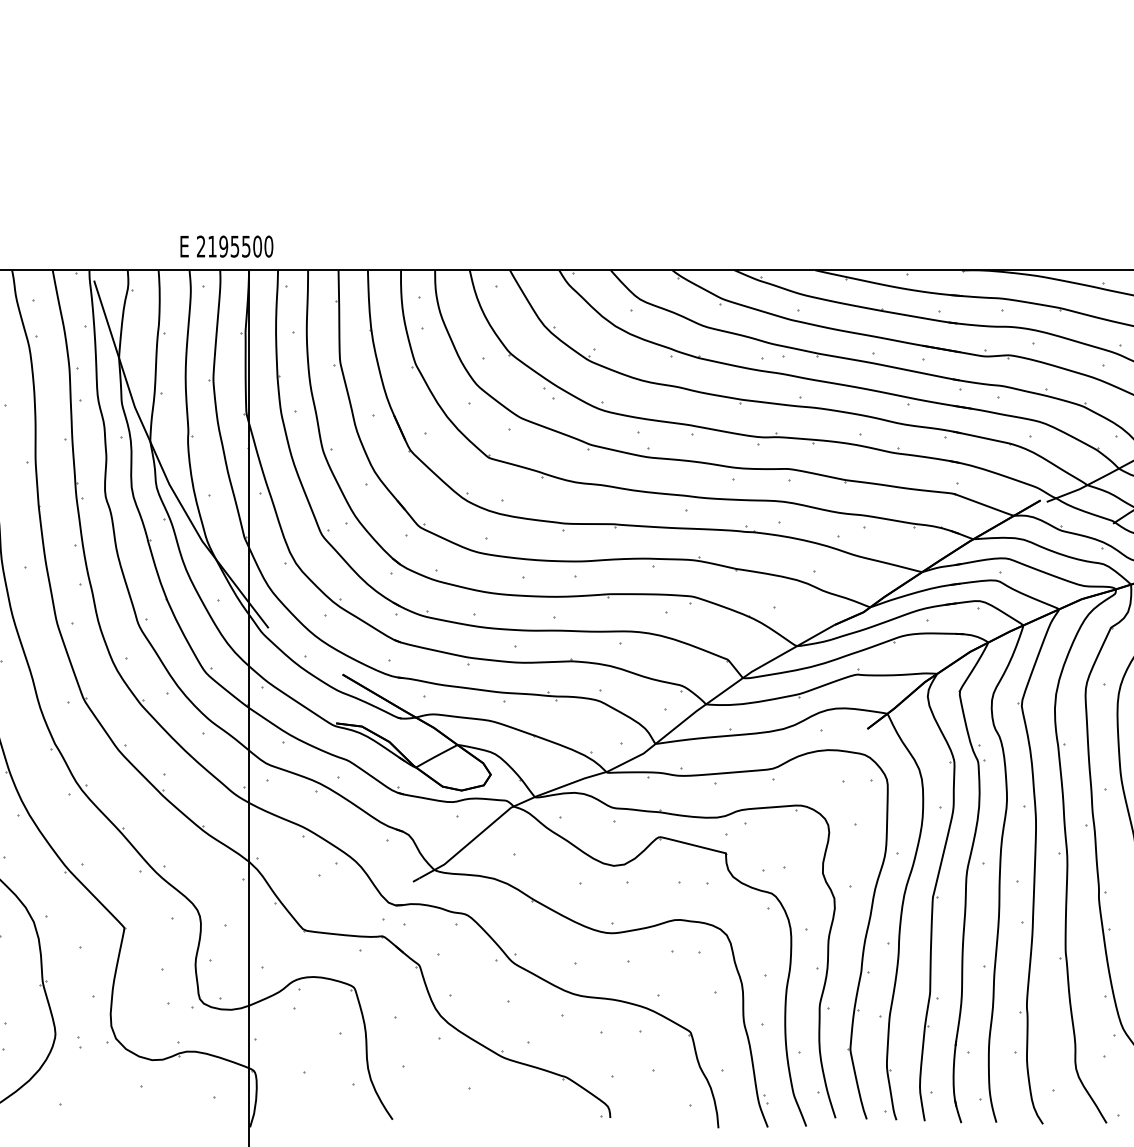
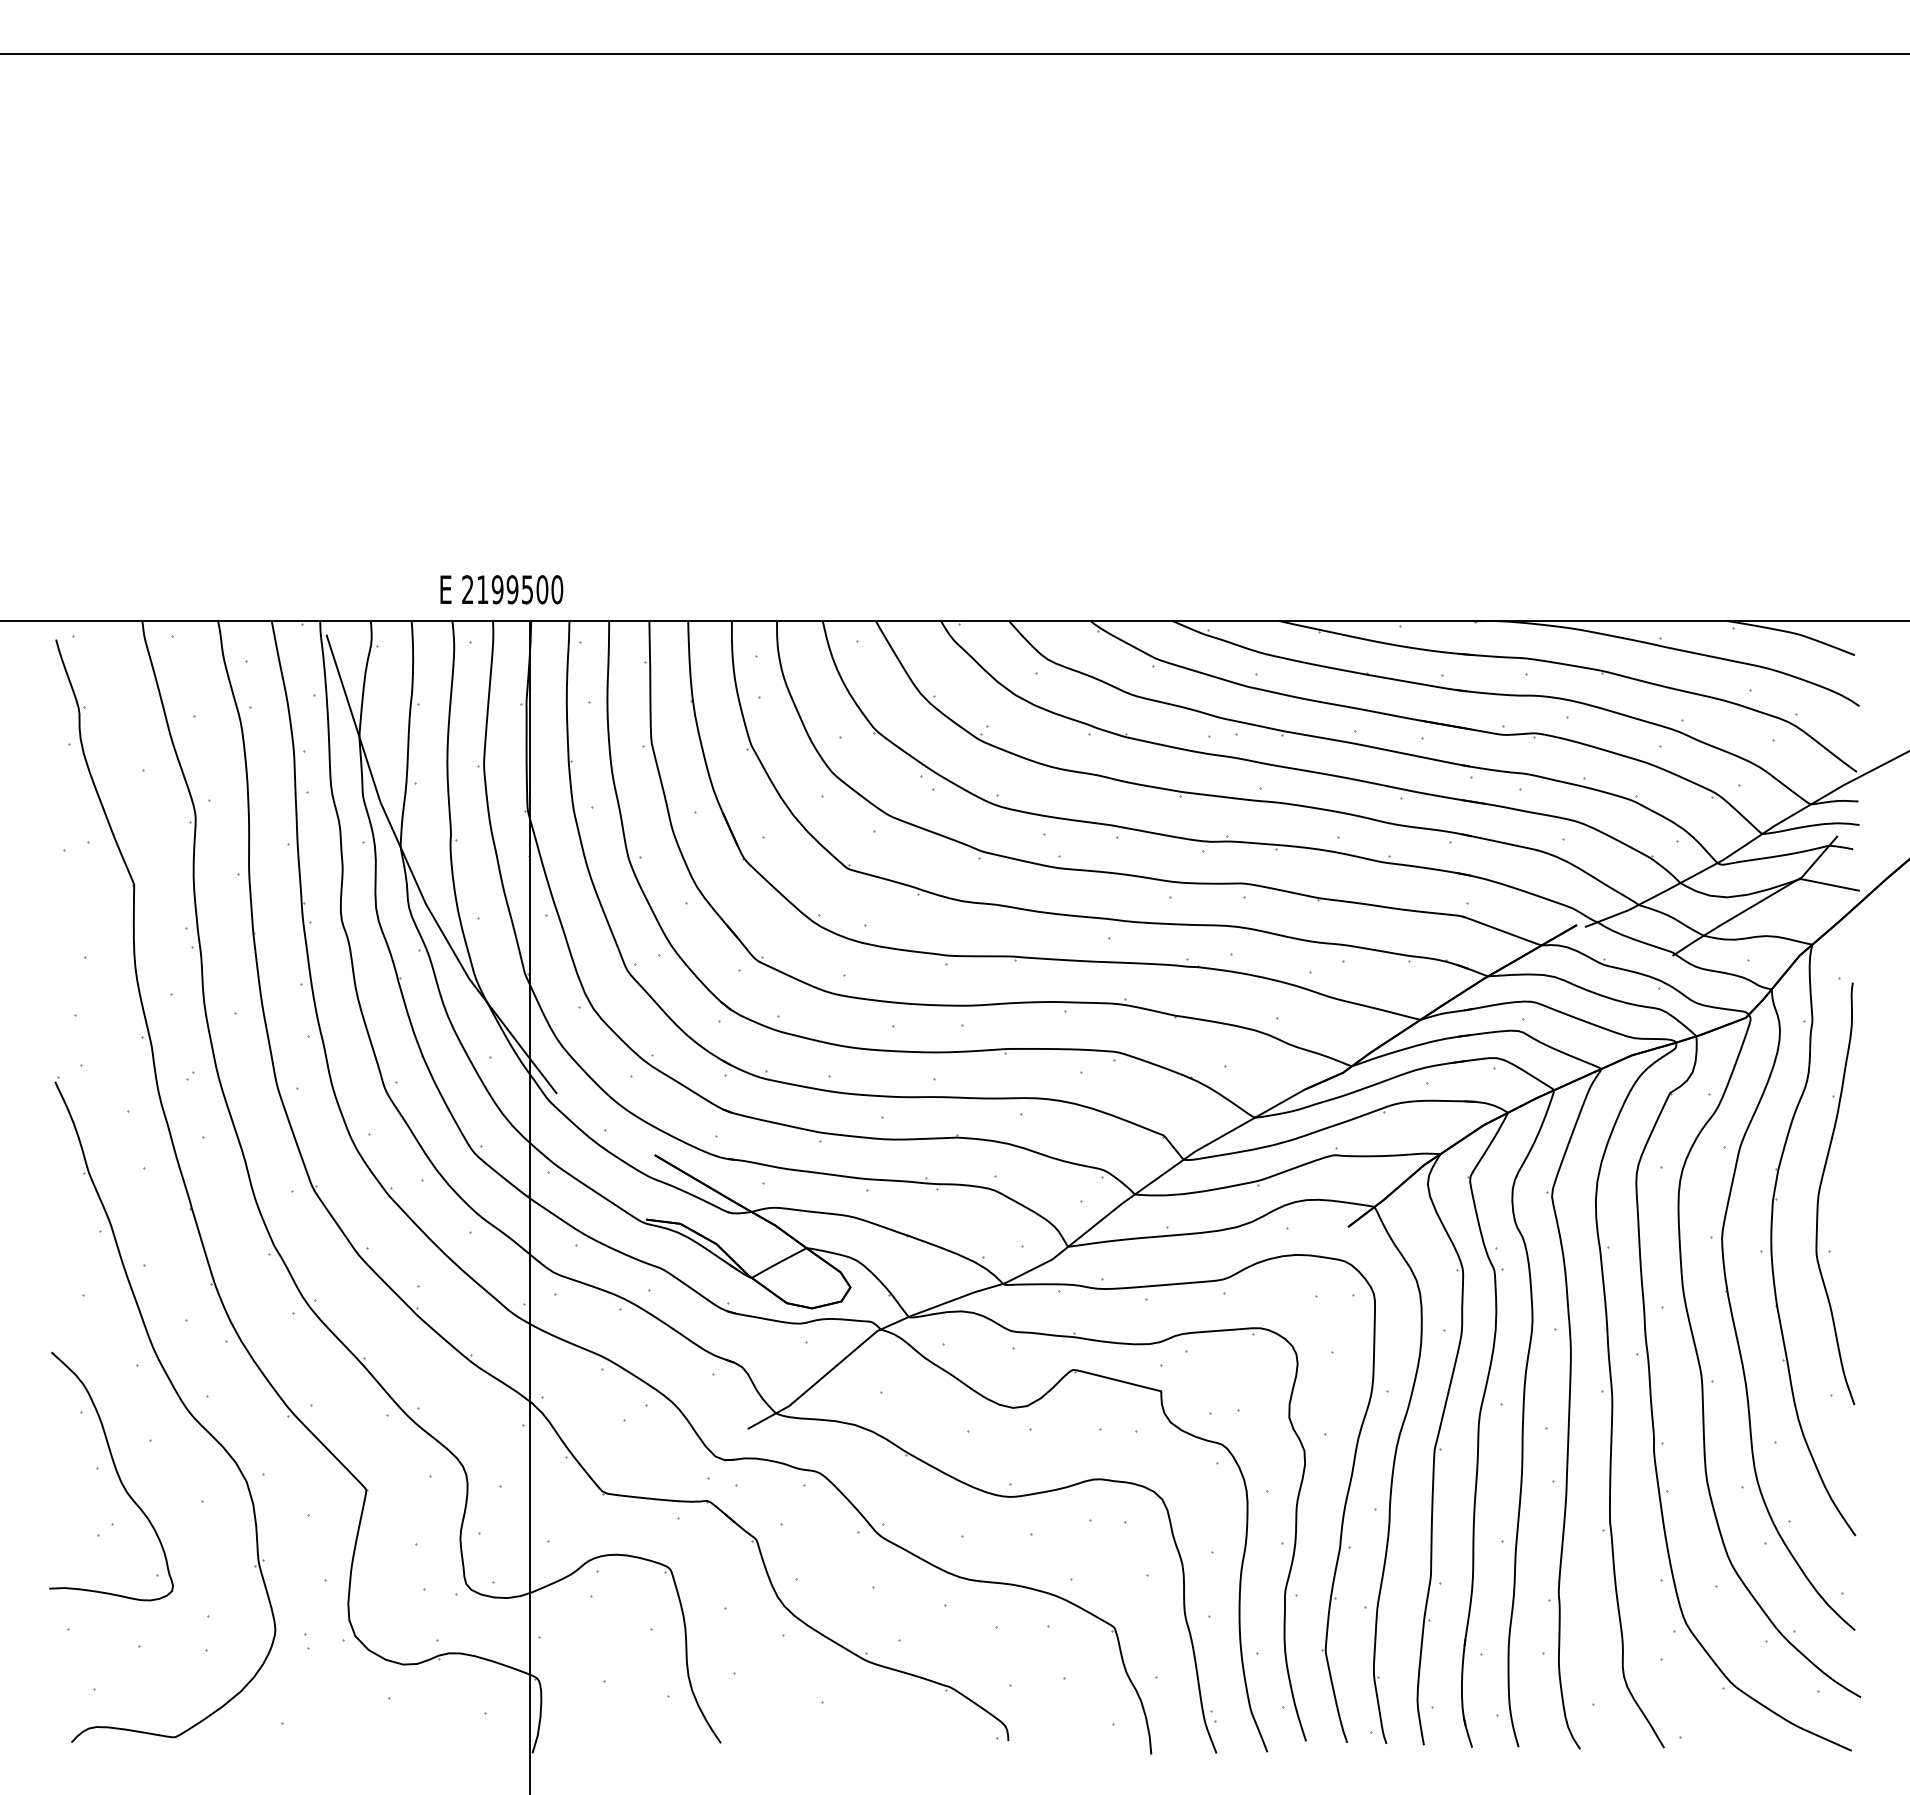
text: (234, 246) -> (512, 589), 2195500 -> 2199500

